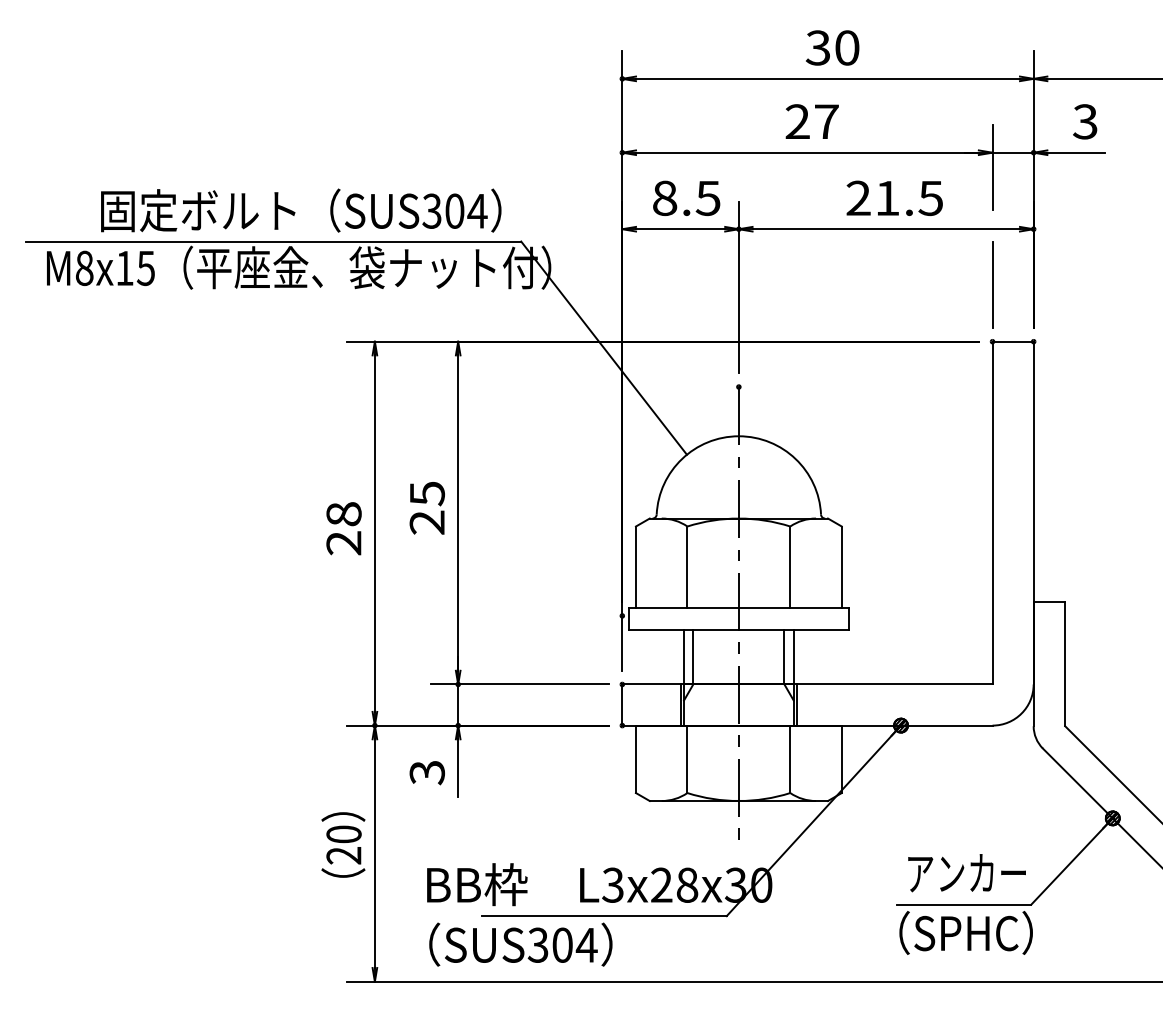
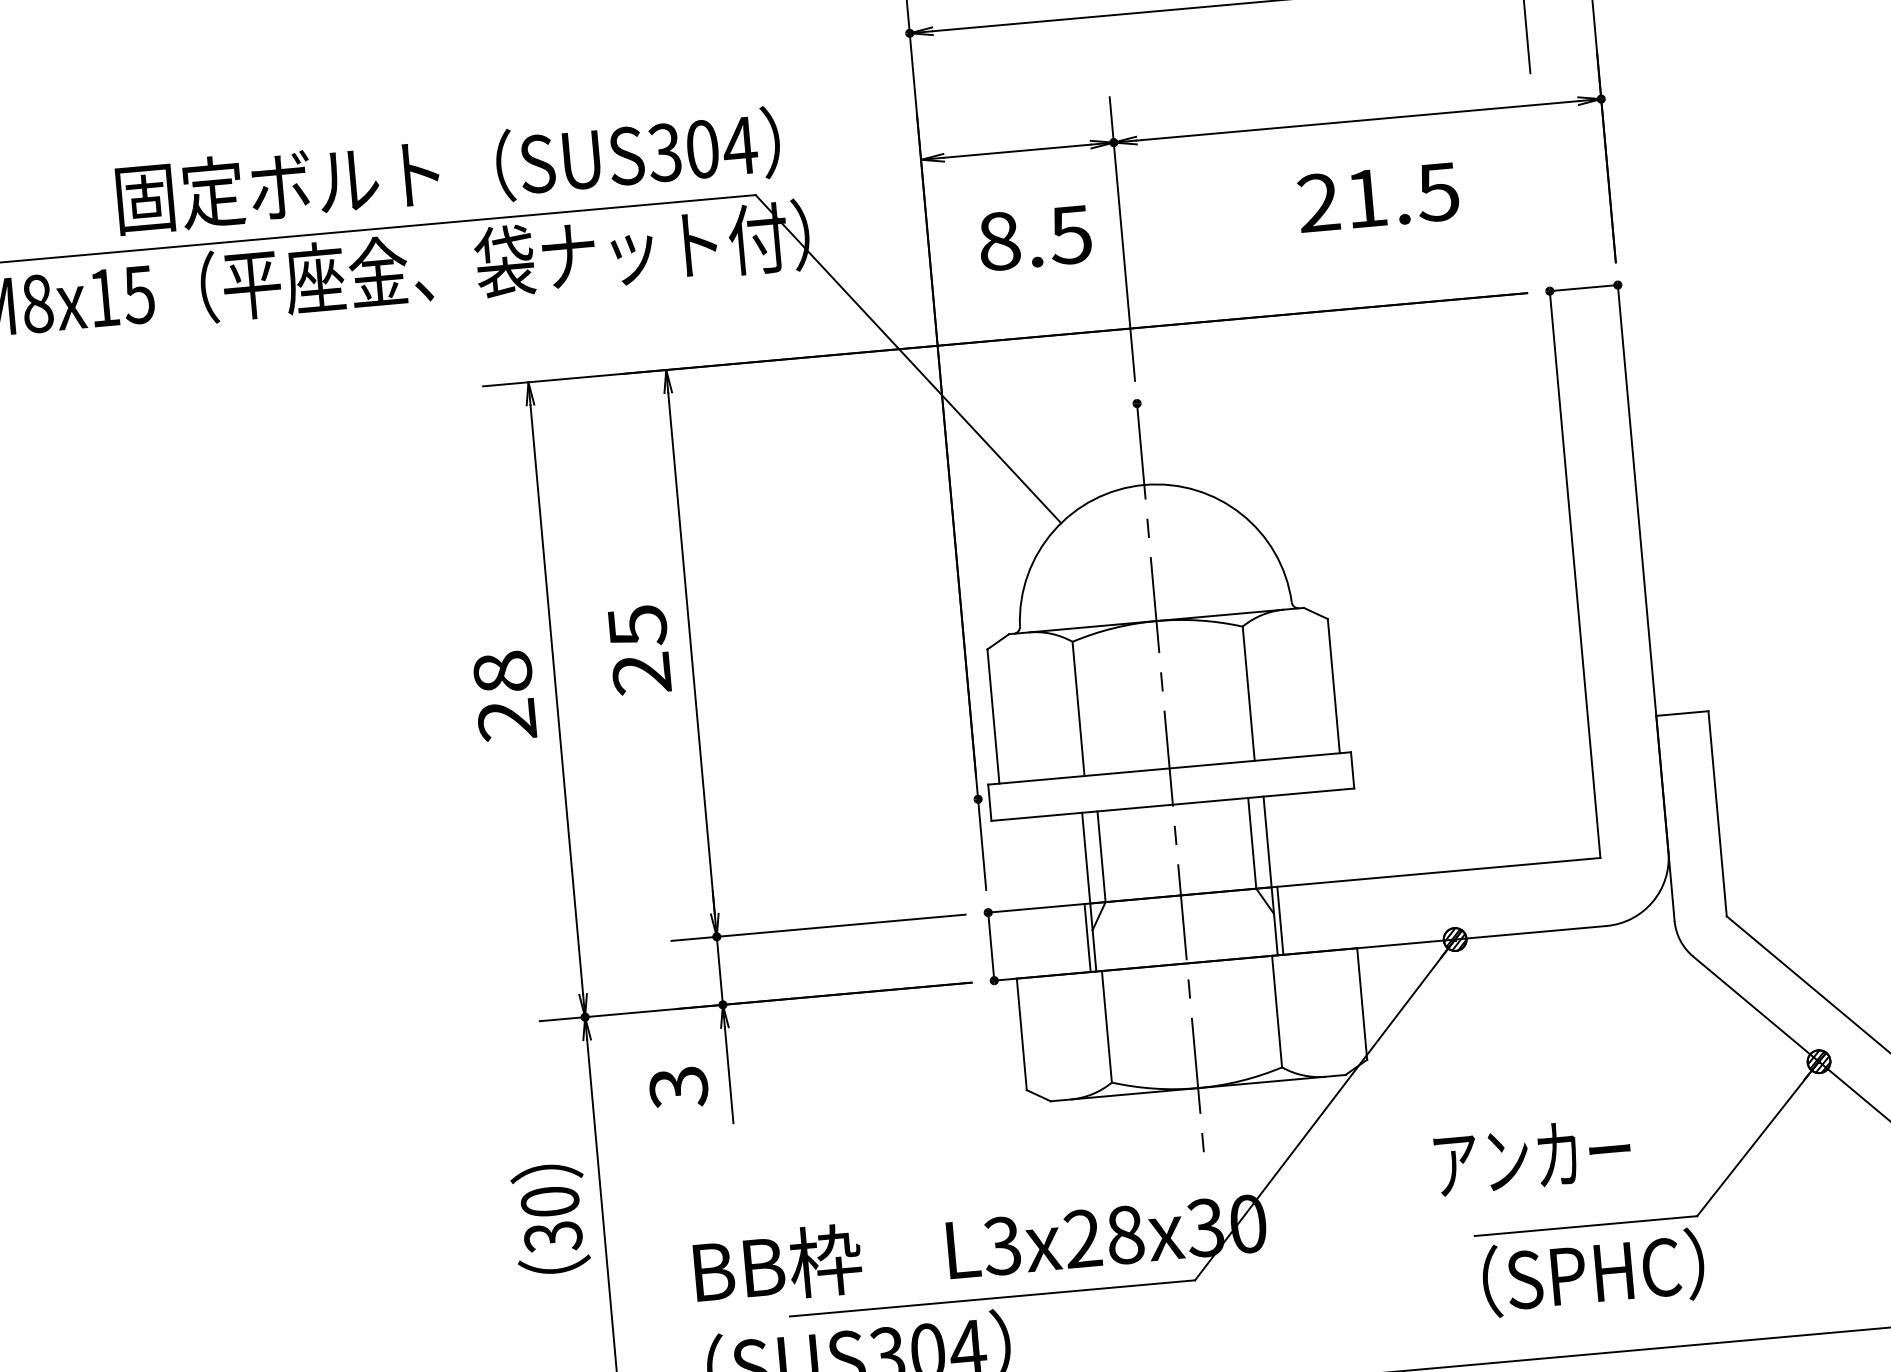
text: (686, 197) -> (1034, 236), moved
text: (894, 197) -> (1377, 196), moved
text: (301, 210) -> (448, 170), moved
line: (992, 284) -> (1541, 196), removed
text: (344, 855) -> (554, 1236), 20 -> 30
text: (966, 873) -> (1532, 1157), moved

